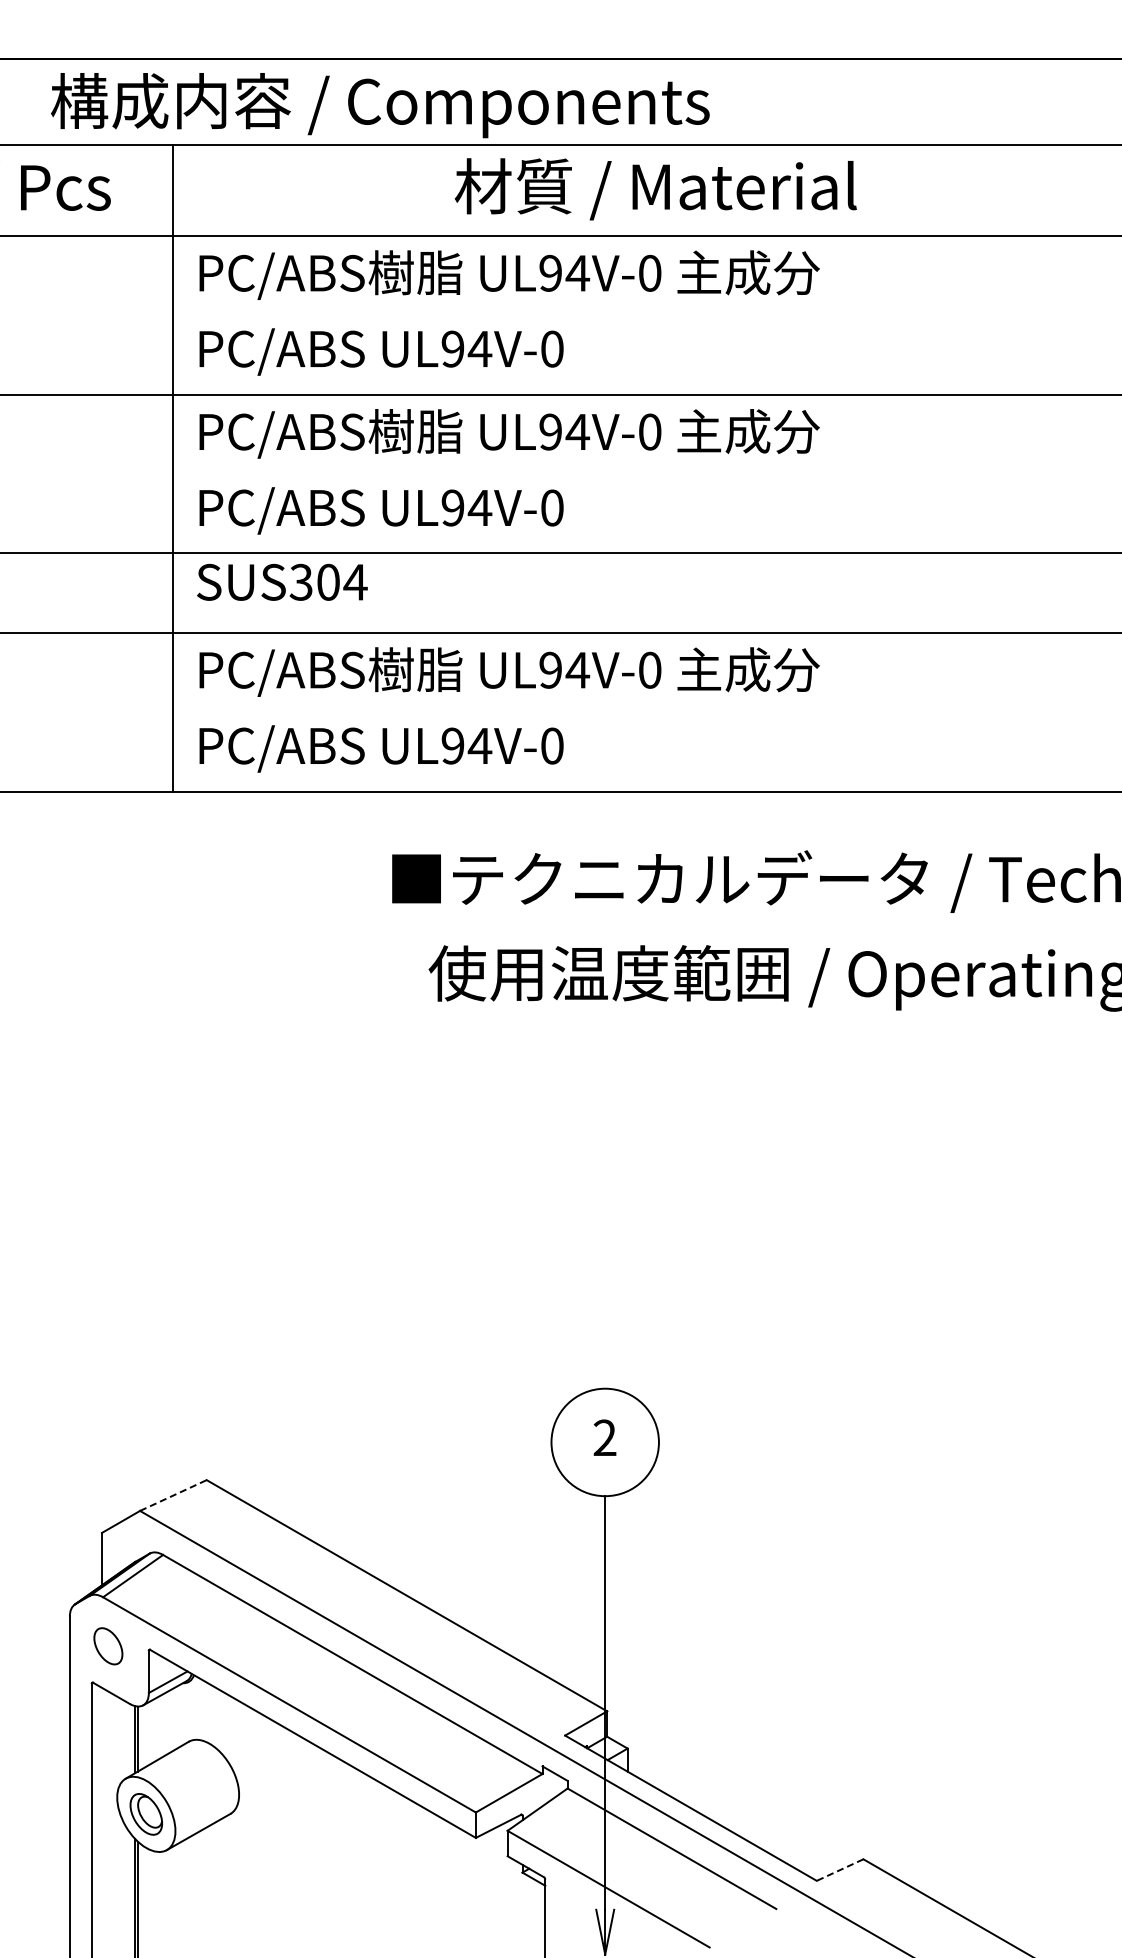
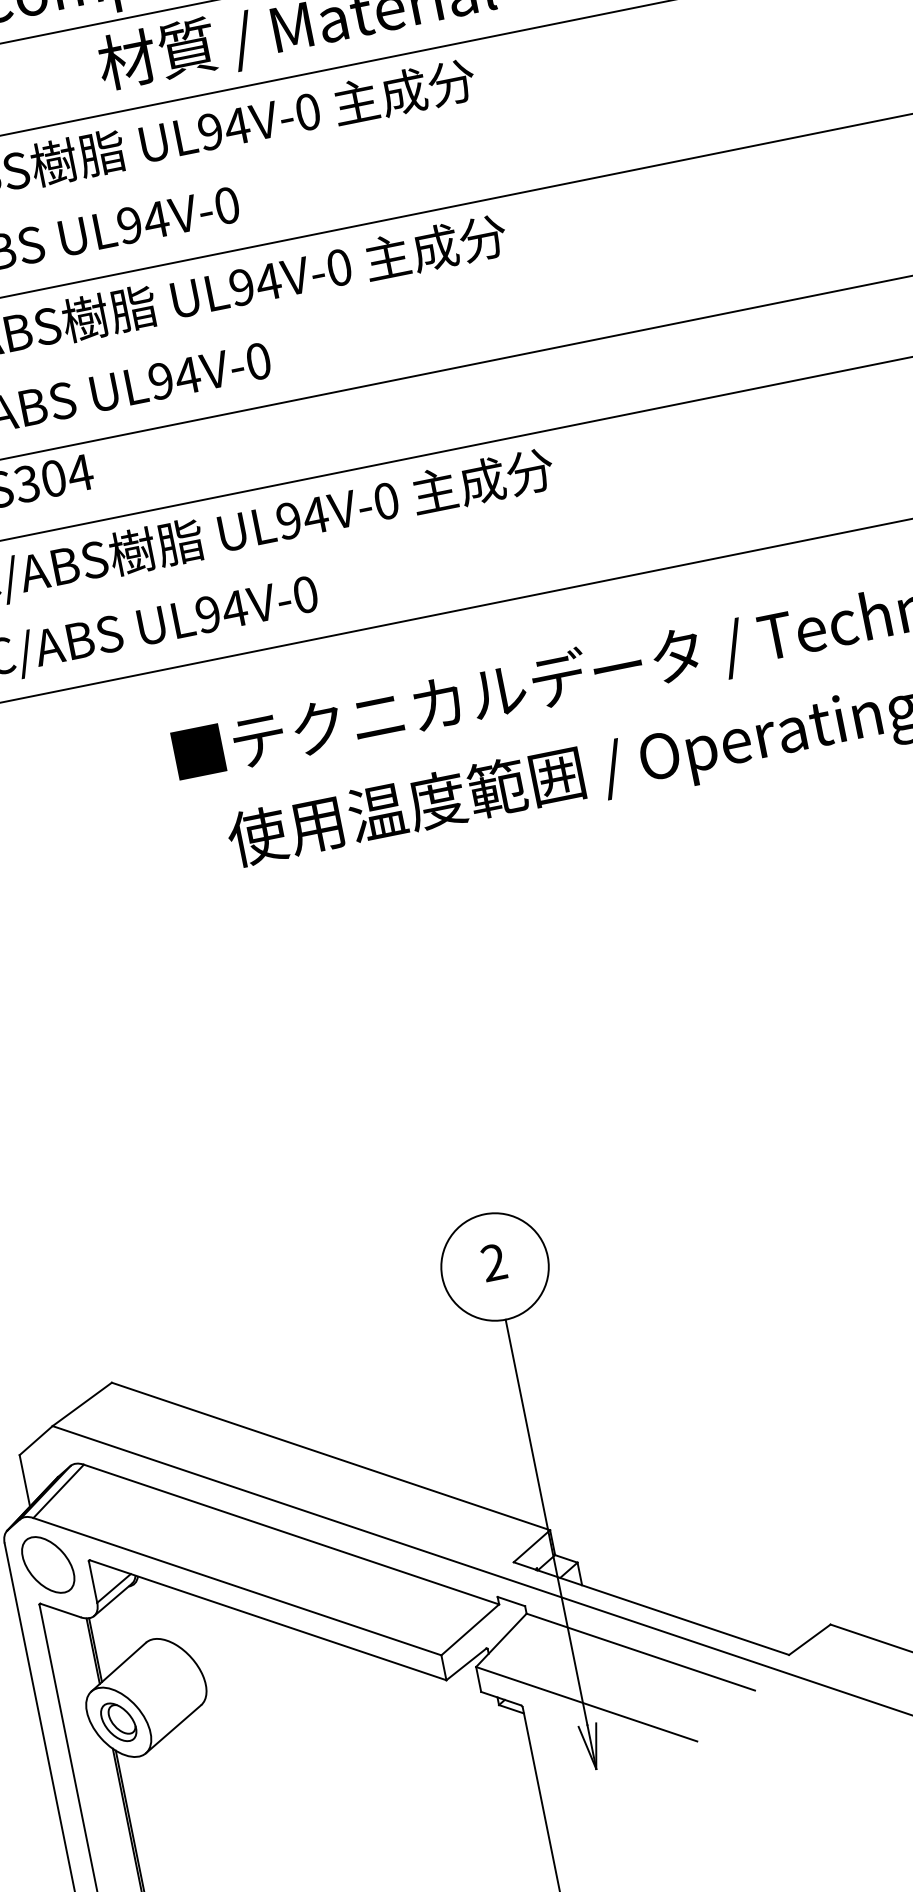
line: (173, 1495) -> (82, 1404), dashed -> solid
part: (108, 1646) -> (48, 1565), size x1.67
line: (840, 1870) -> (810, 1640), dashed -> solid

